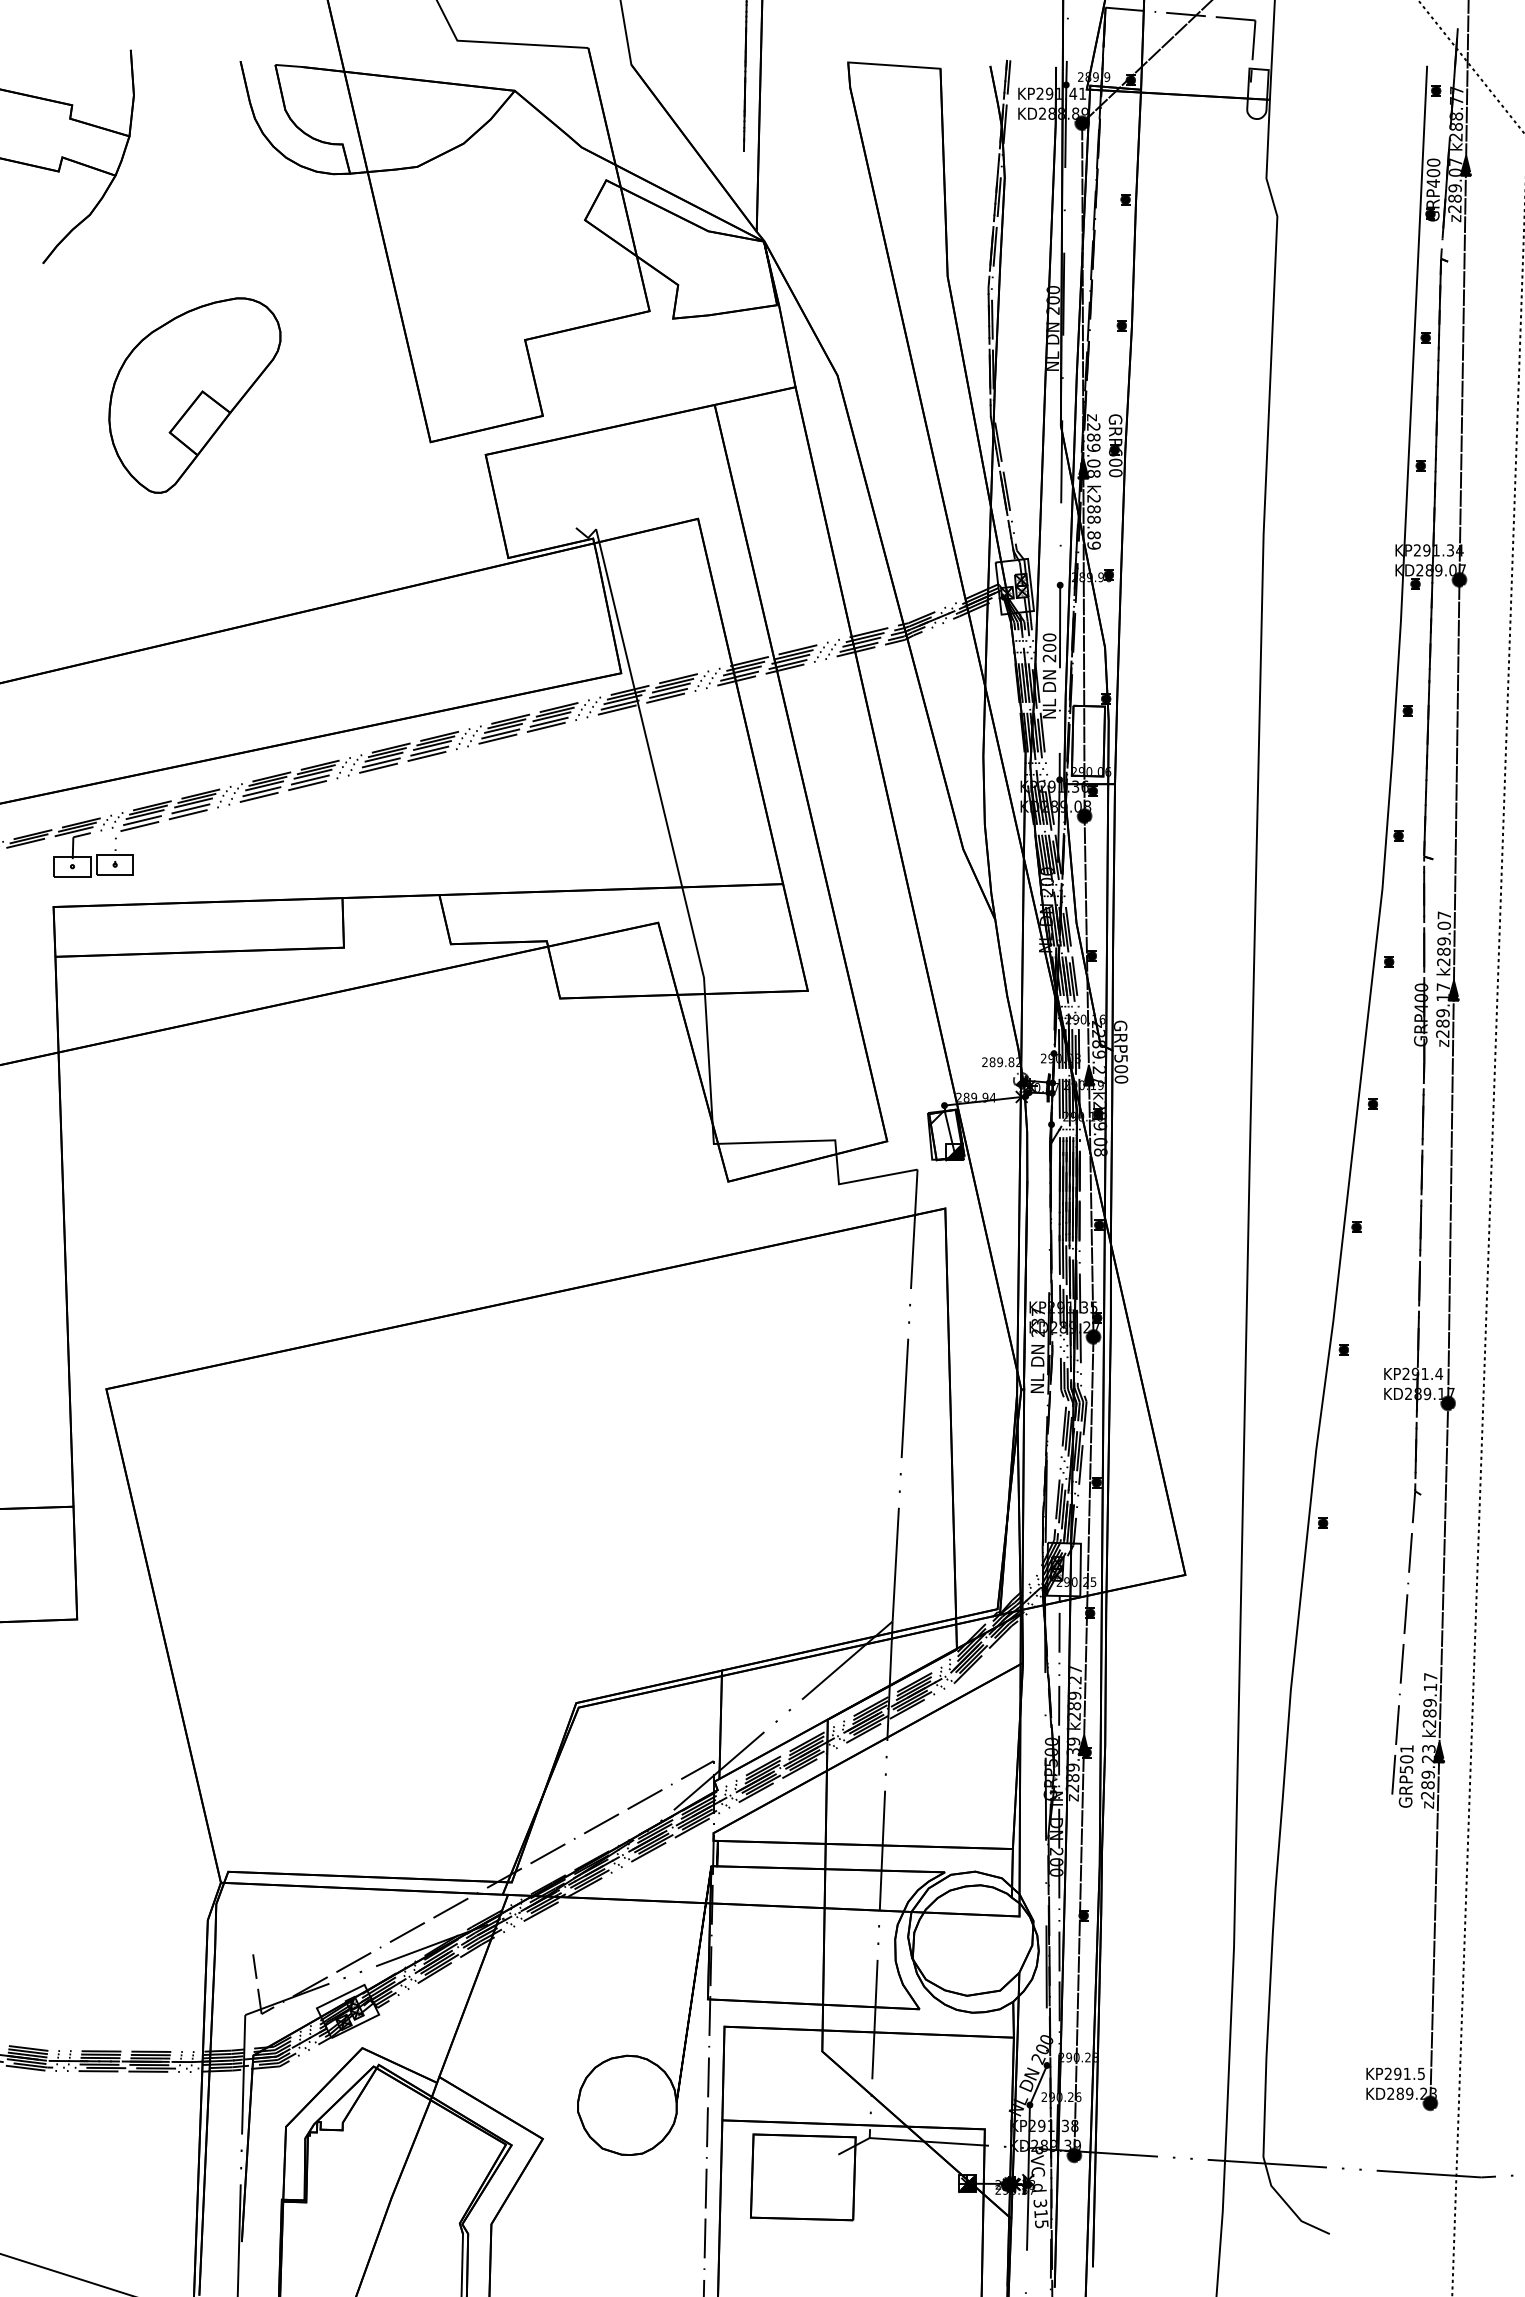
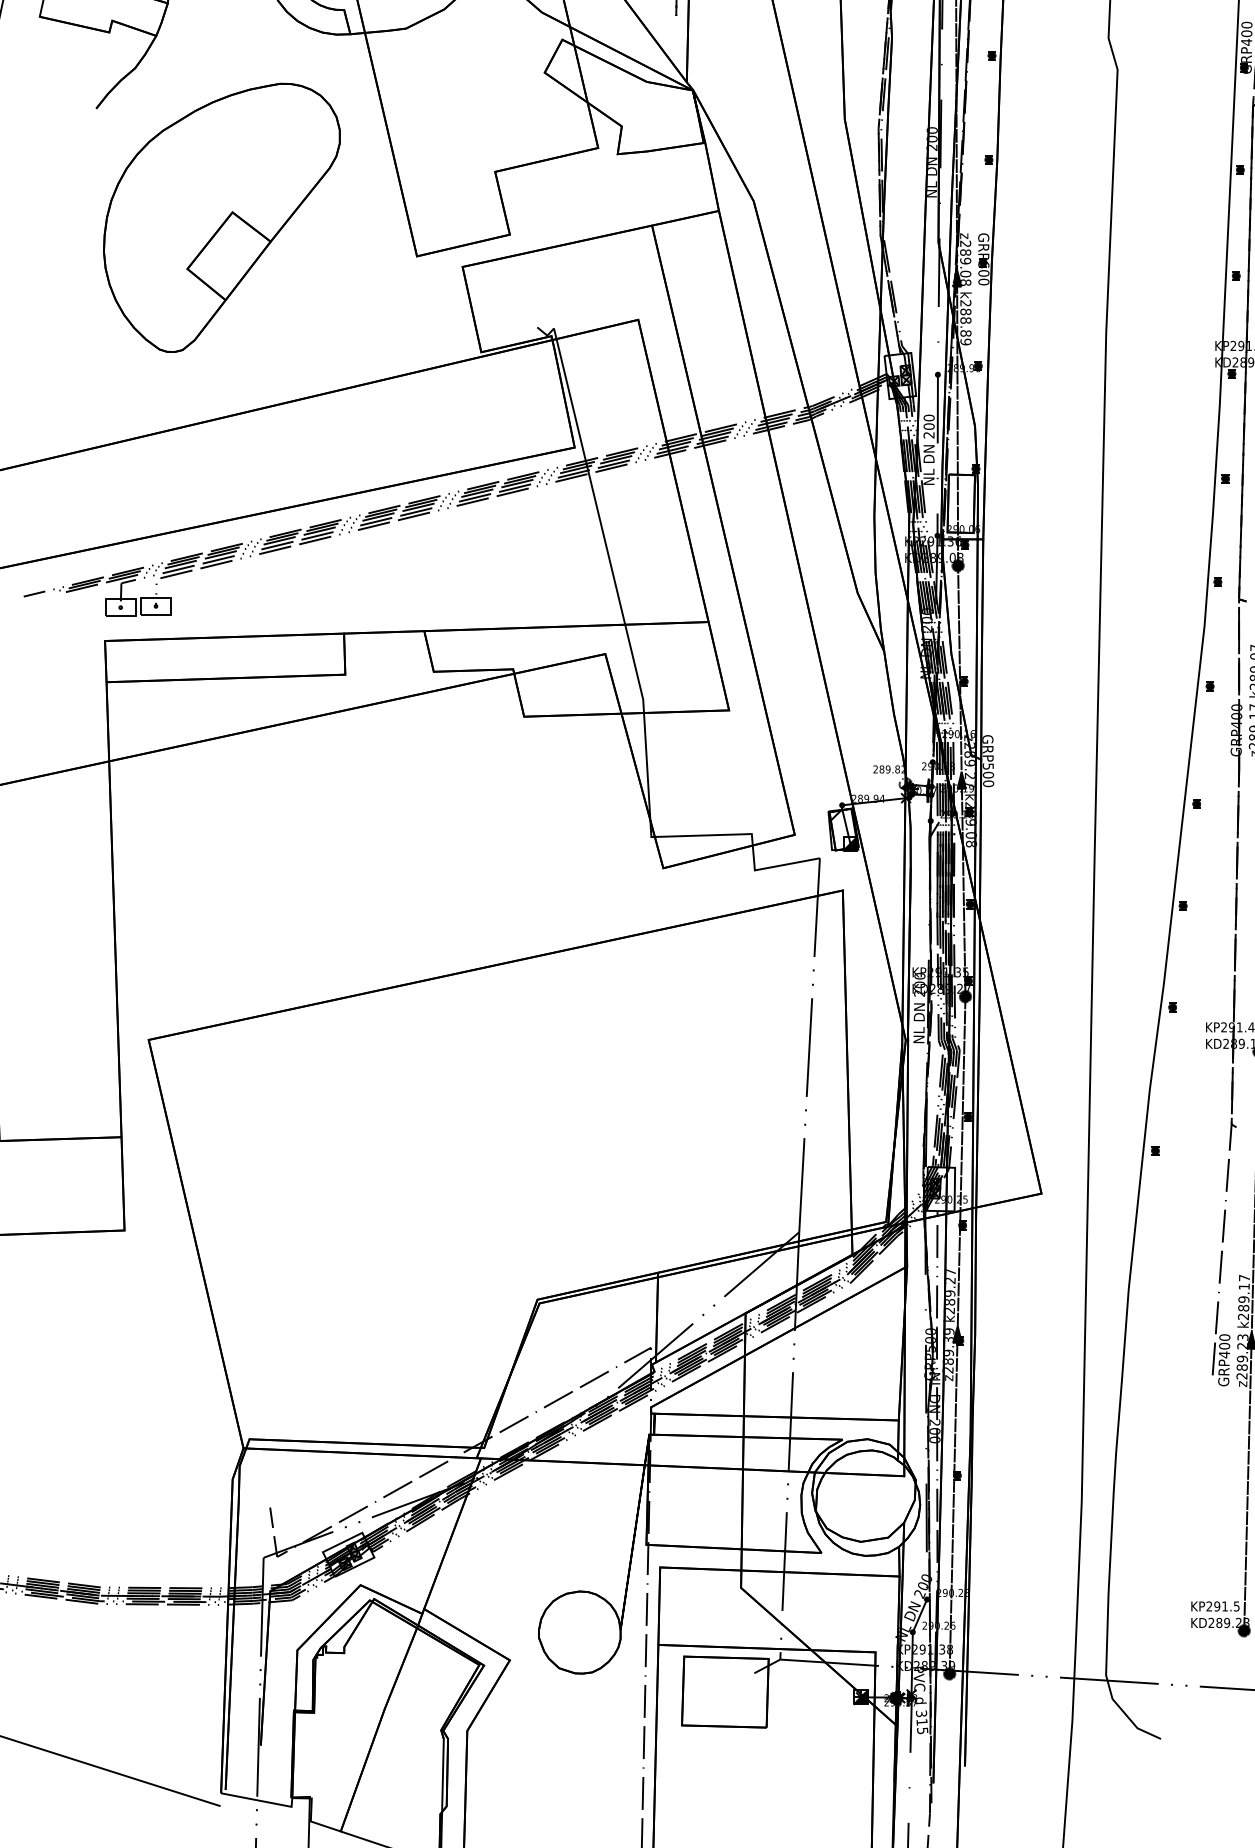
part: (194, 395) -> (221, 217), size x1.67
text: (1038, 1317) -> (919, 980), 237 -> 200
text: (1406, 1759) -> (1224, 1346), GRP501 -> GRP400

